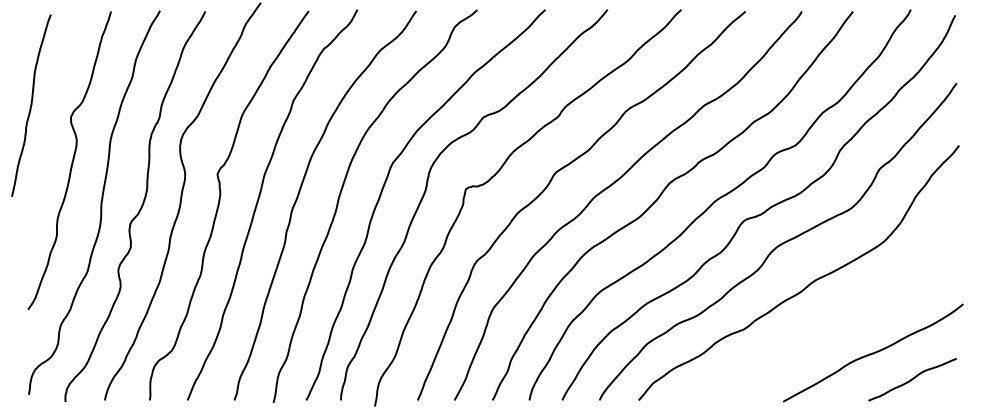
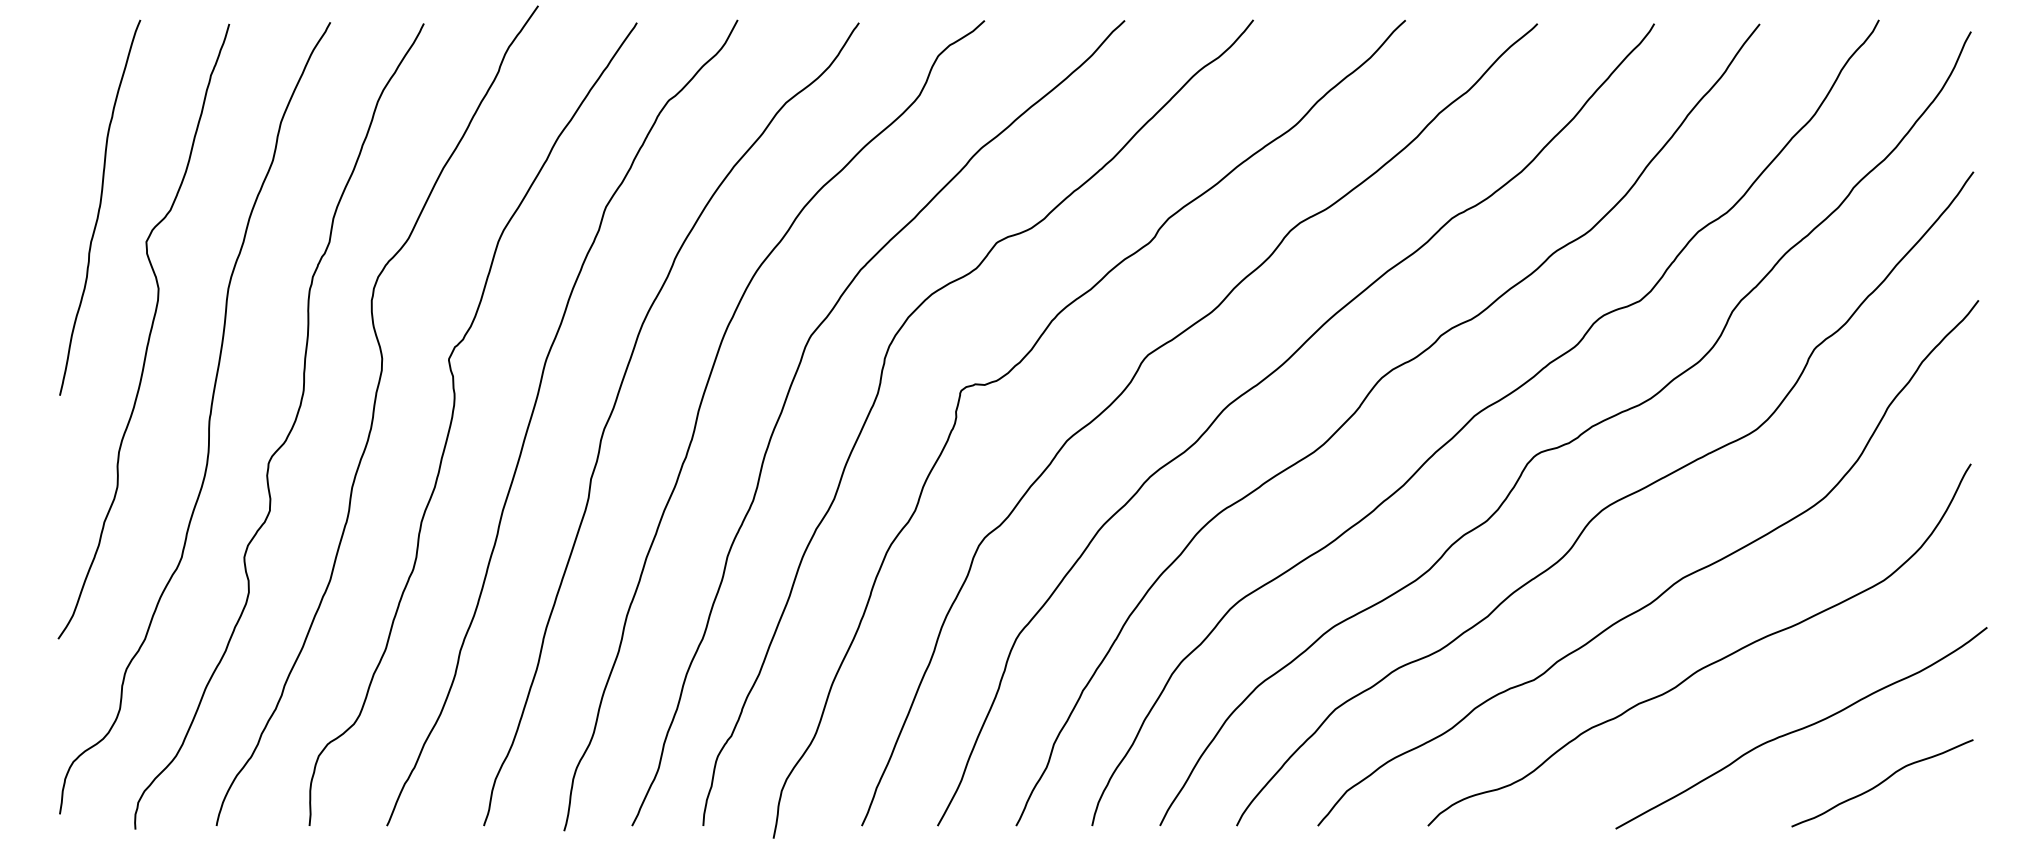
curve: (31, 105) -> (100, 207), moved
curve: (827, 321) -> (1707, 663), added

